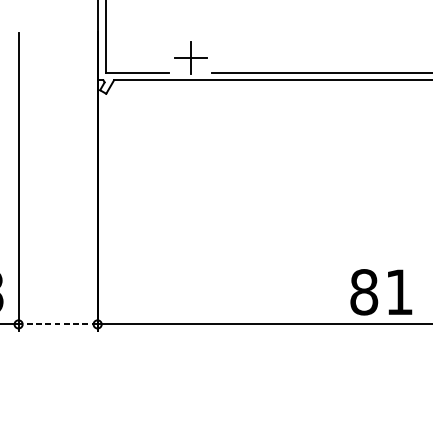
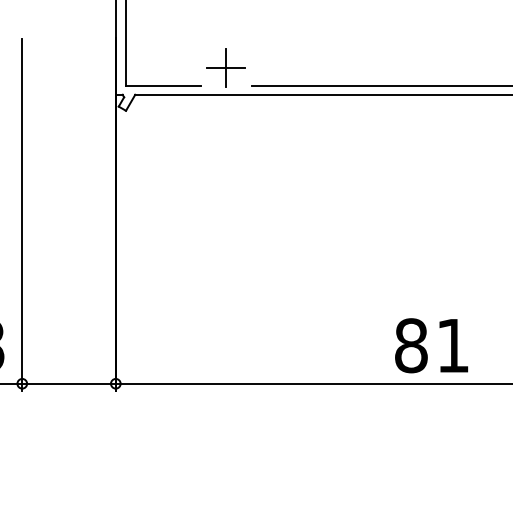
text: (381, 292) -> (431, 345), moved
line: (58, 324) -> (69, 383), dashed -> solid

